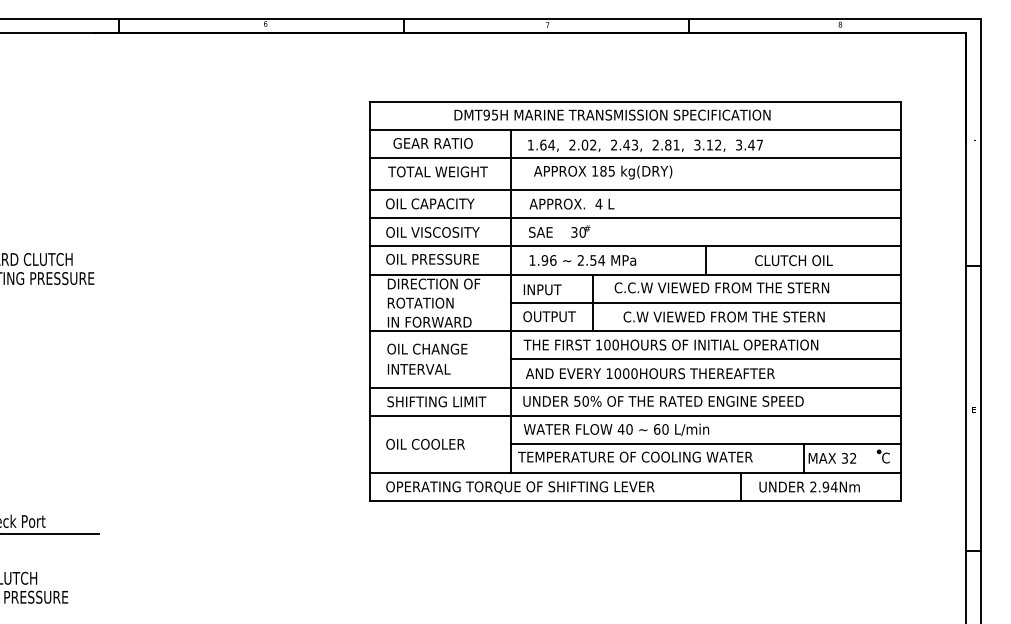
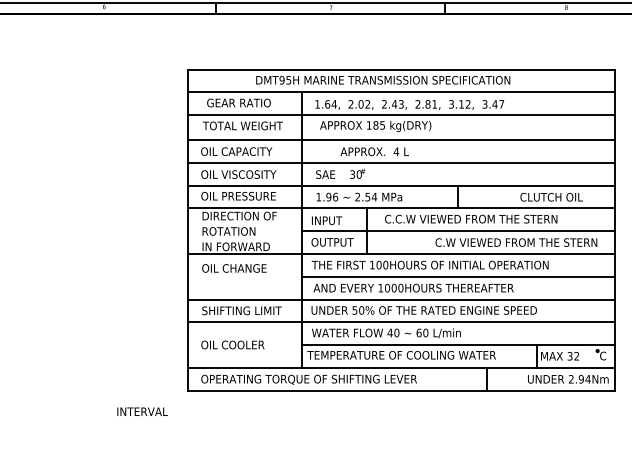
text: (571, 203) -> (374, 151), moved
text: (793, 260) -> (551, 197), moved
text: (723, 316) -> (515, 242), moved
text: (418, 369) -> (141, 411), moved
text: (809, 486) -> (568, 378), moved

